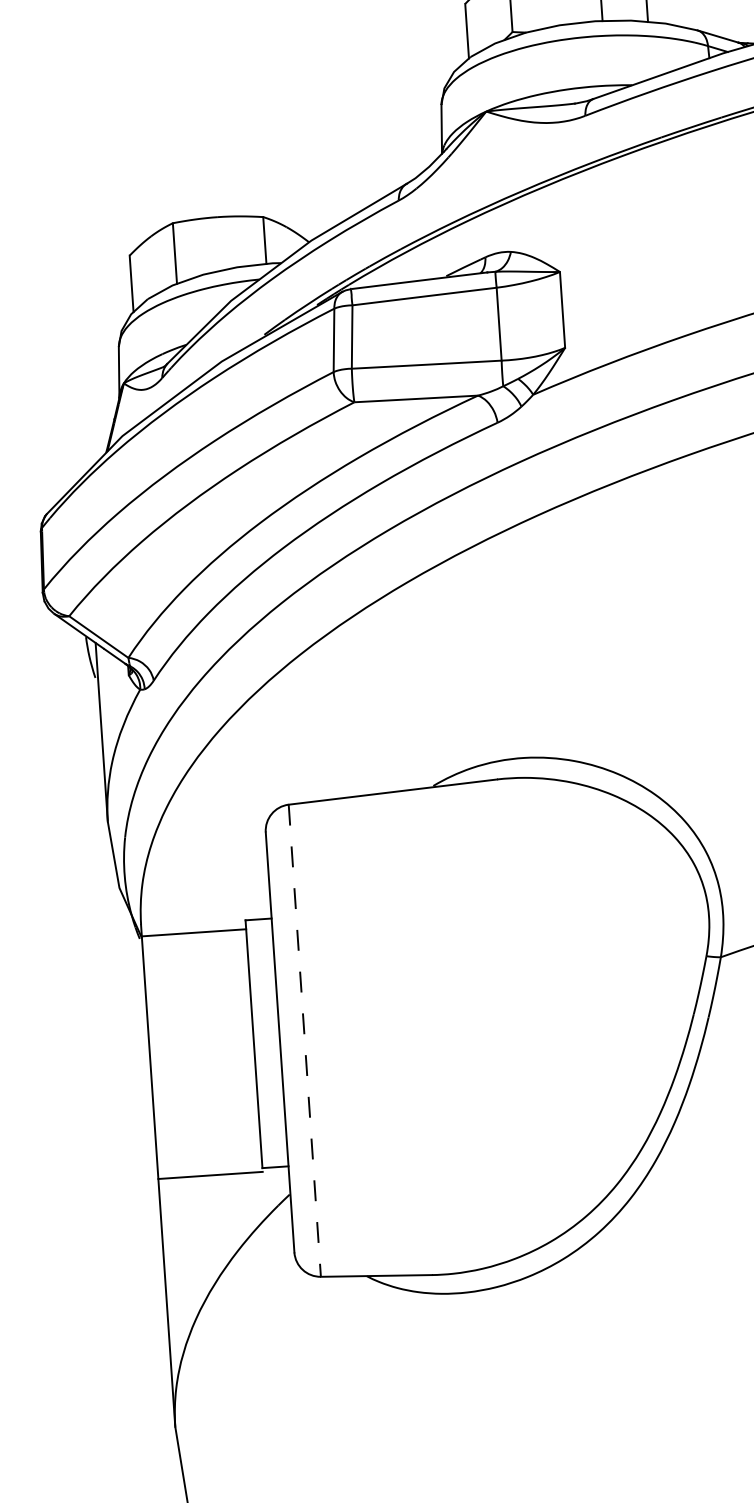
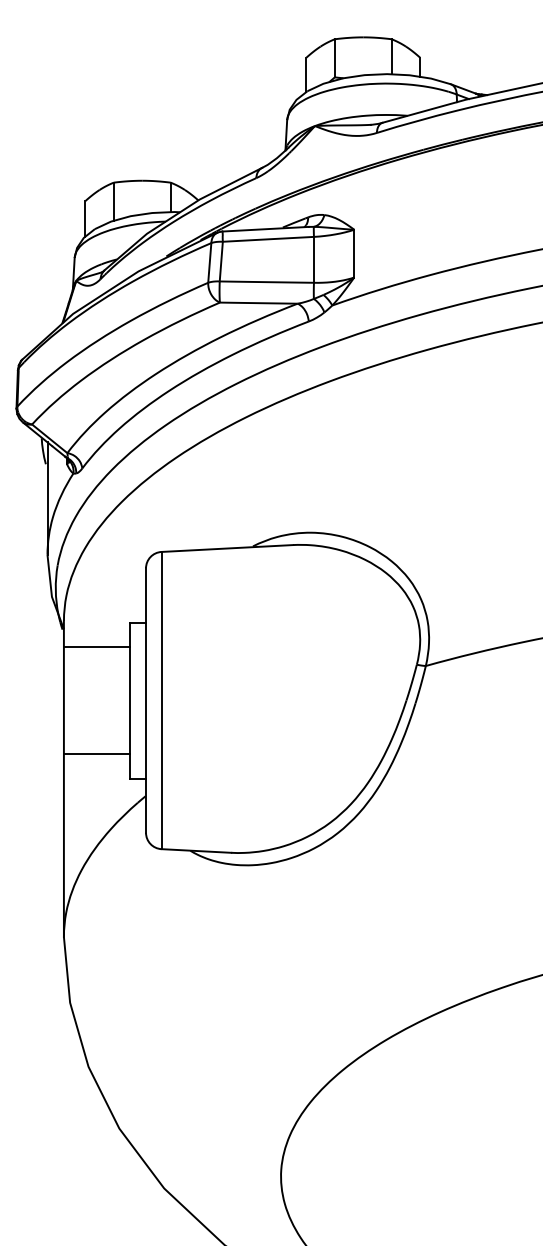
line: (193, 933) -> (96, 647), moved
line: (304, 1040) -> (161, 700), dashed -> solid
line: (210, 1174) -> (96, 753), moved

